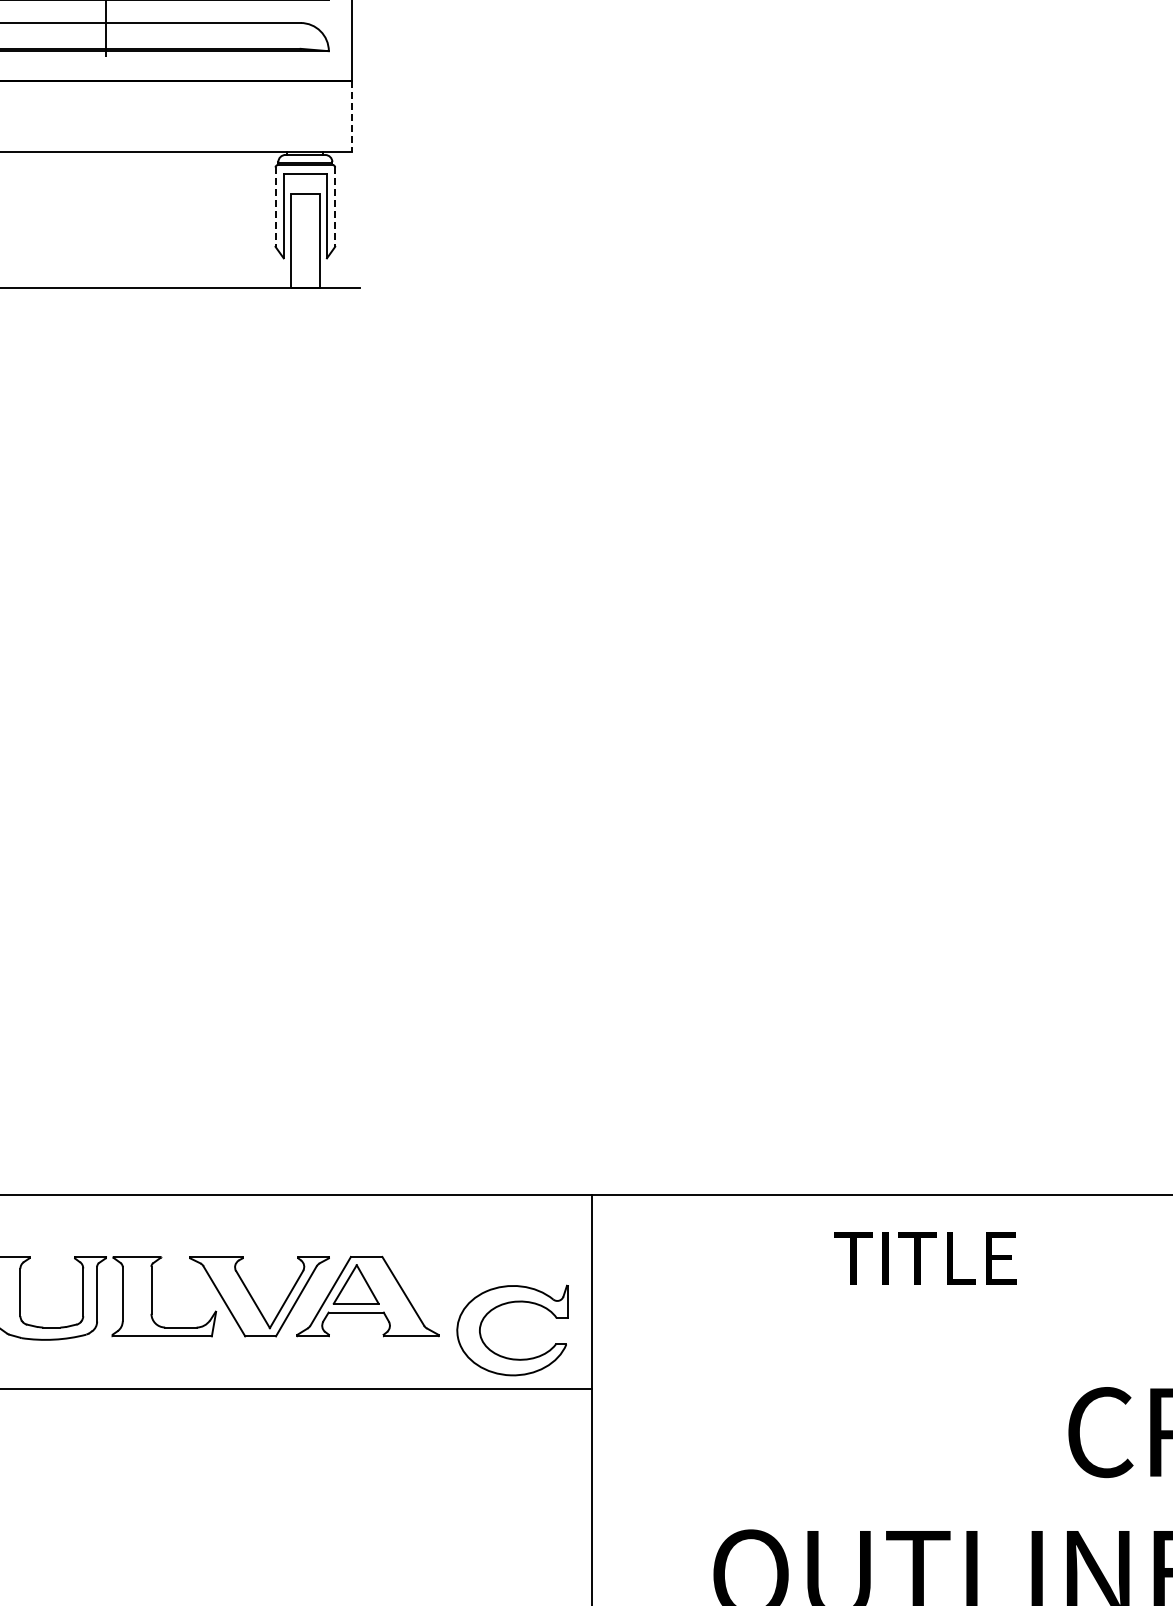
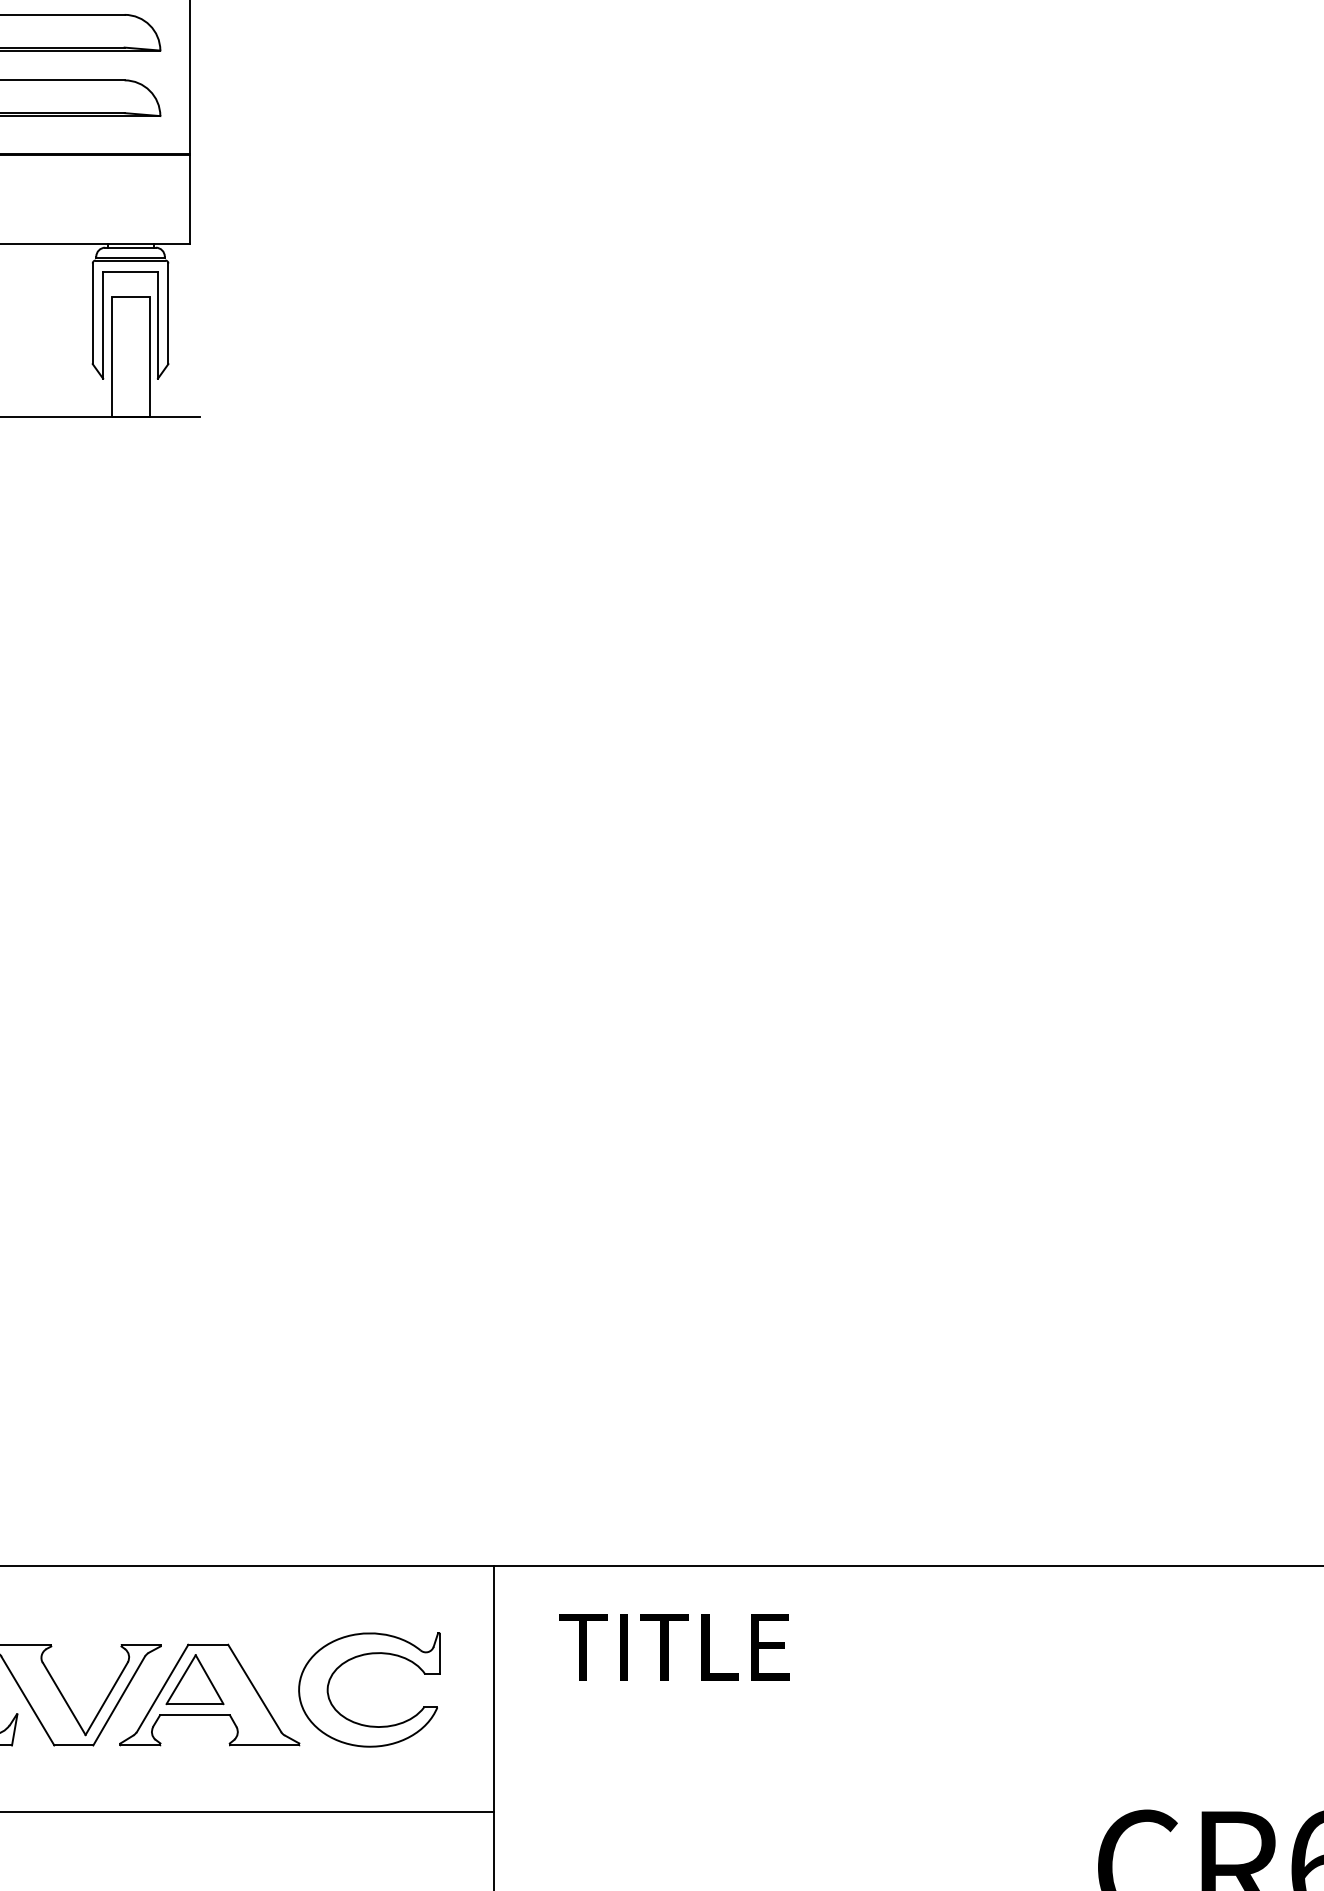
line: (352, 117) -> (190, 200), dashed -> solid
line: (275, 207) -> (92, 314), dashed -> solid
line: (335, 207) -> (168, 314), dashed -> solid
text: (925, 1258) -> (674, 1646), moved
part: (503, 1305) -> (357, 1658), moved

